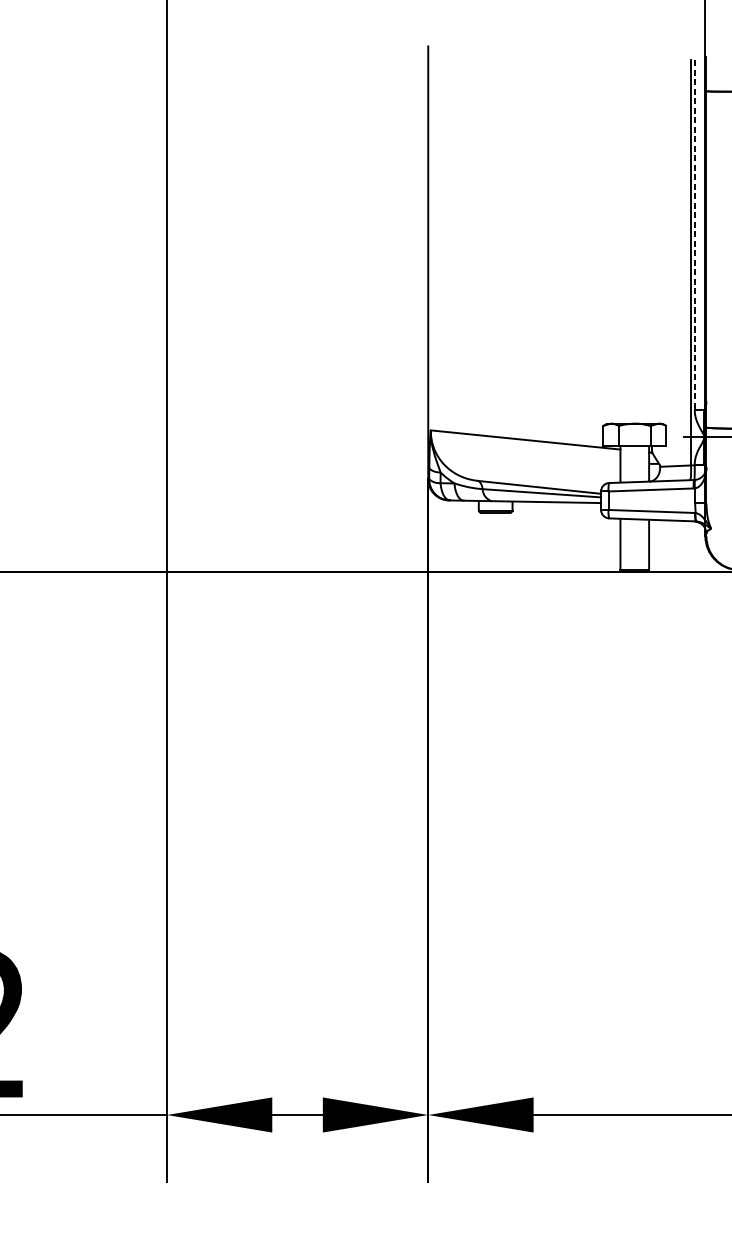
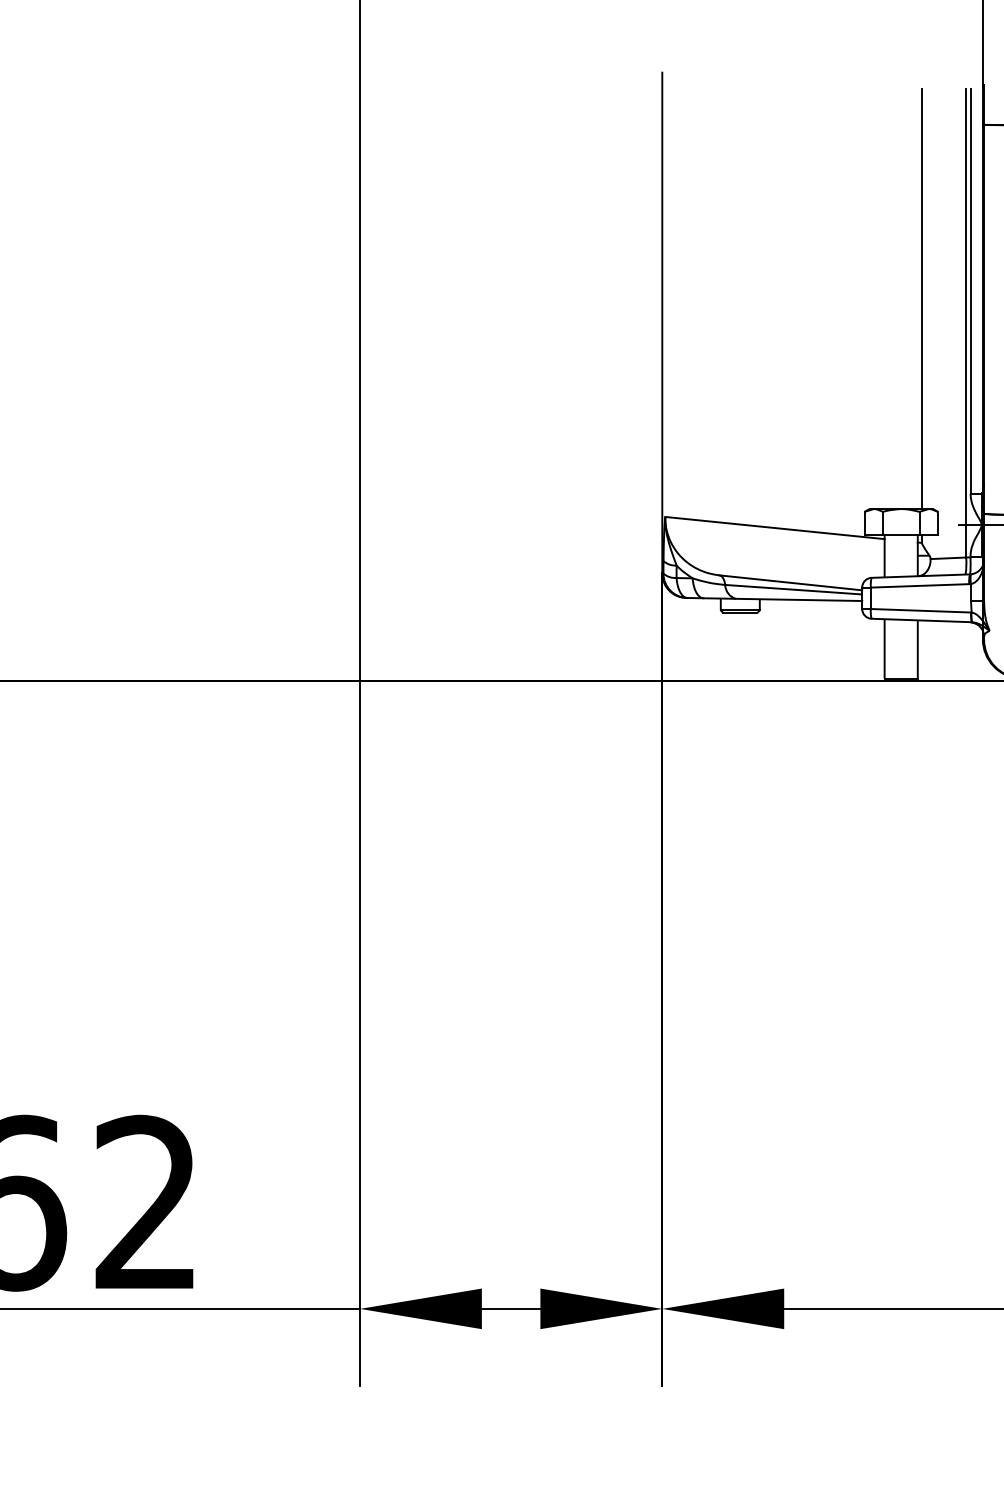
line: (694, 235) -> (970, 291), dashed -> solid
line: (652, 241) -> (921, 298), added

